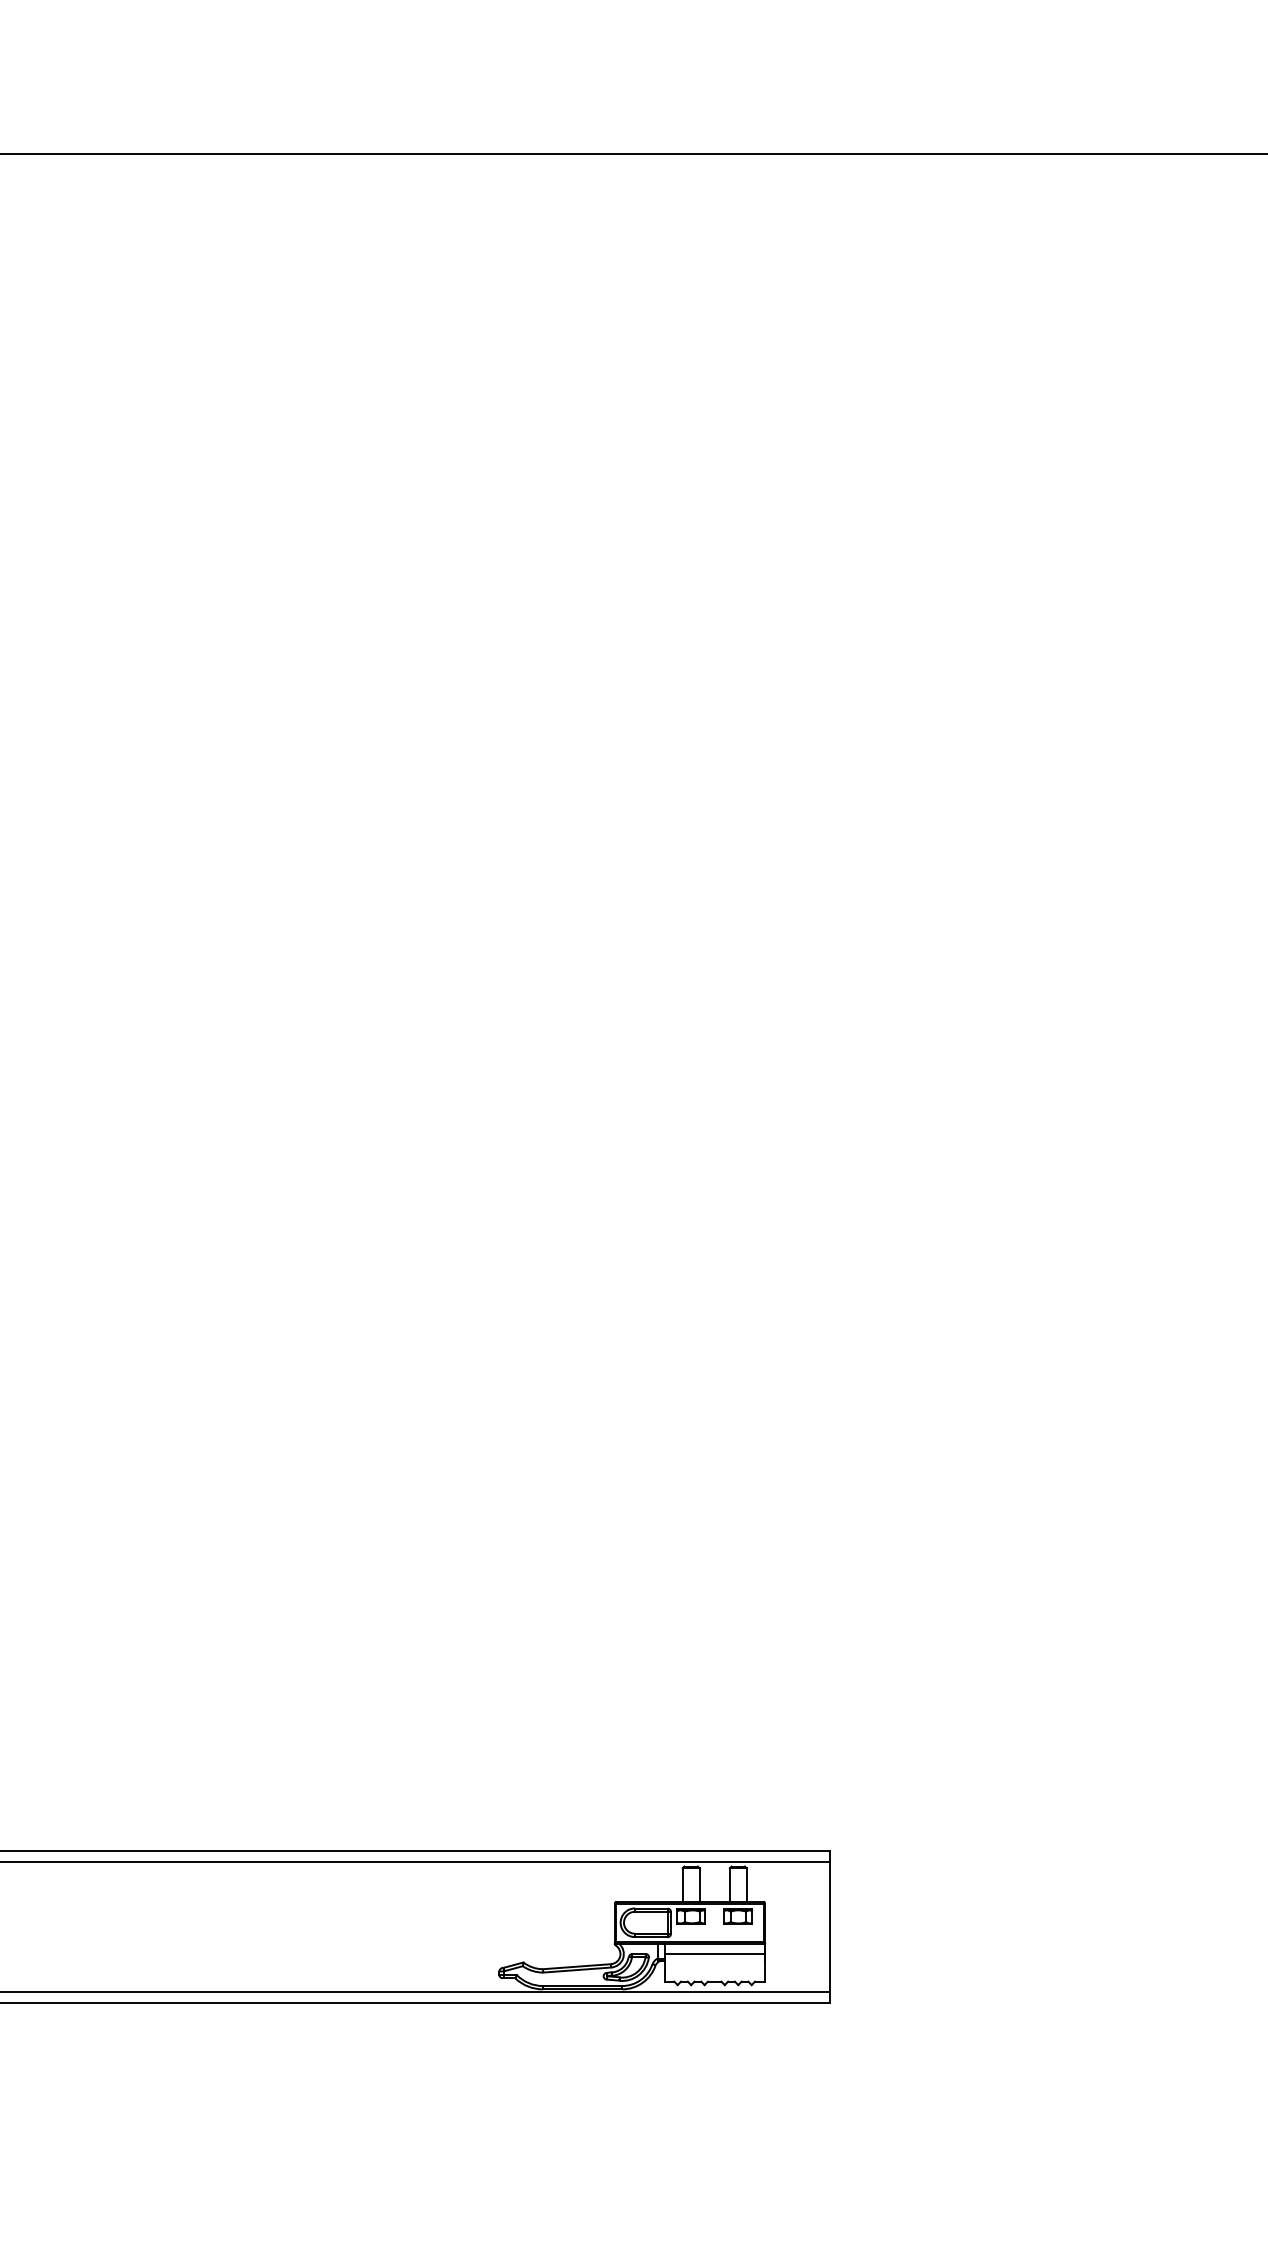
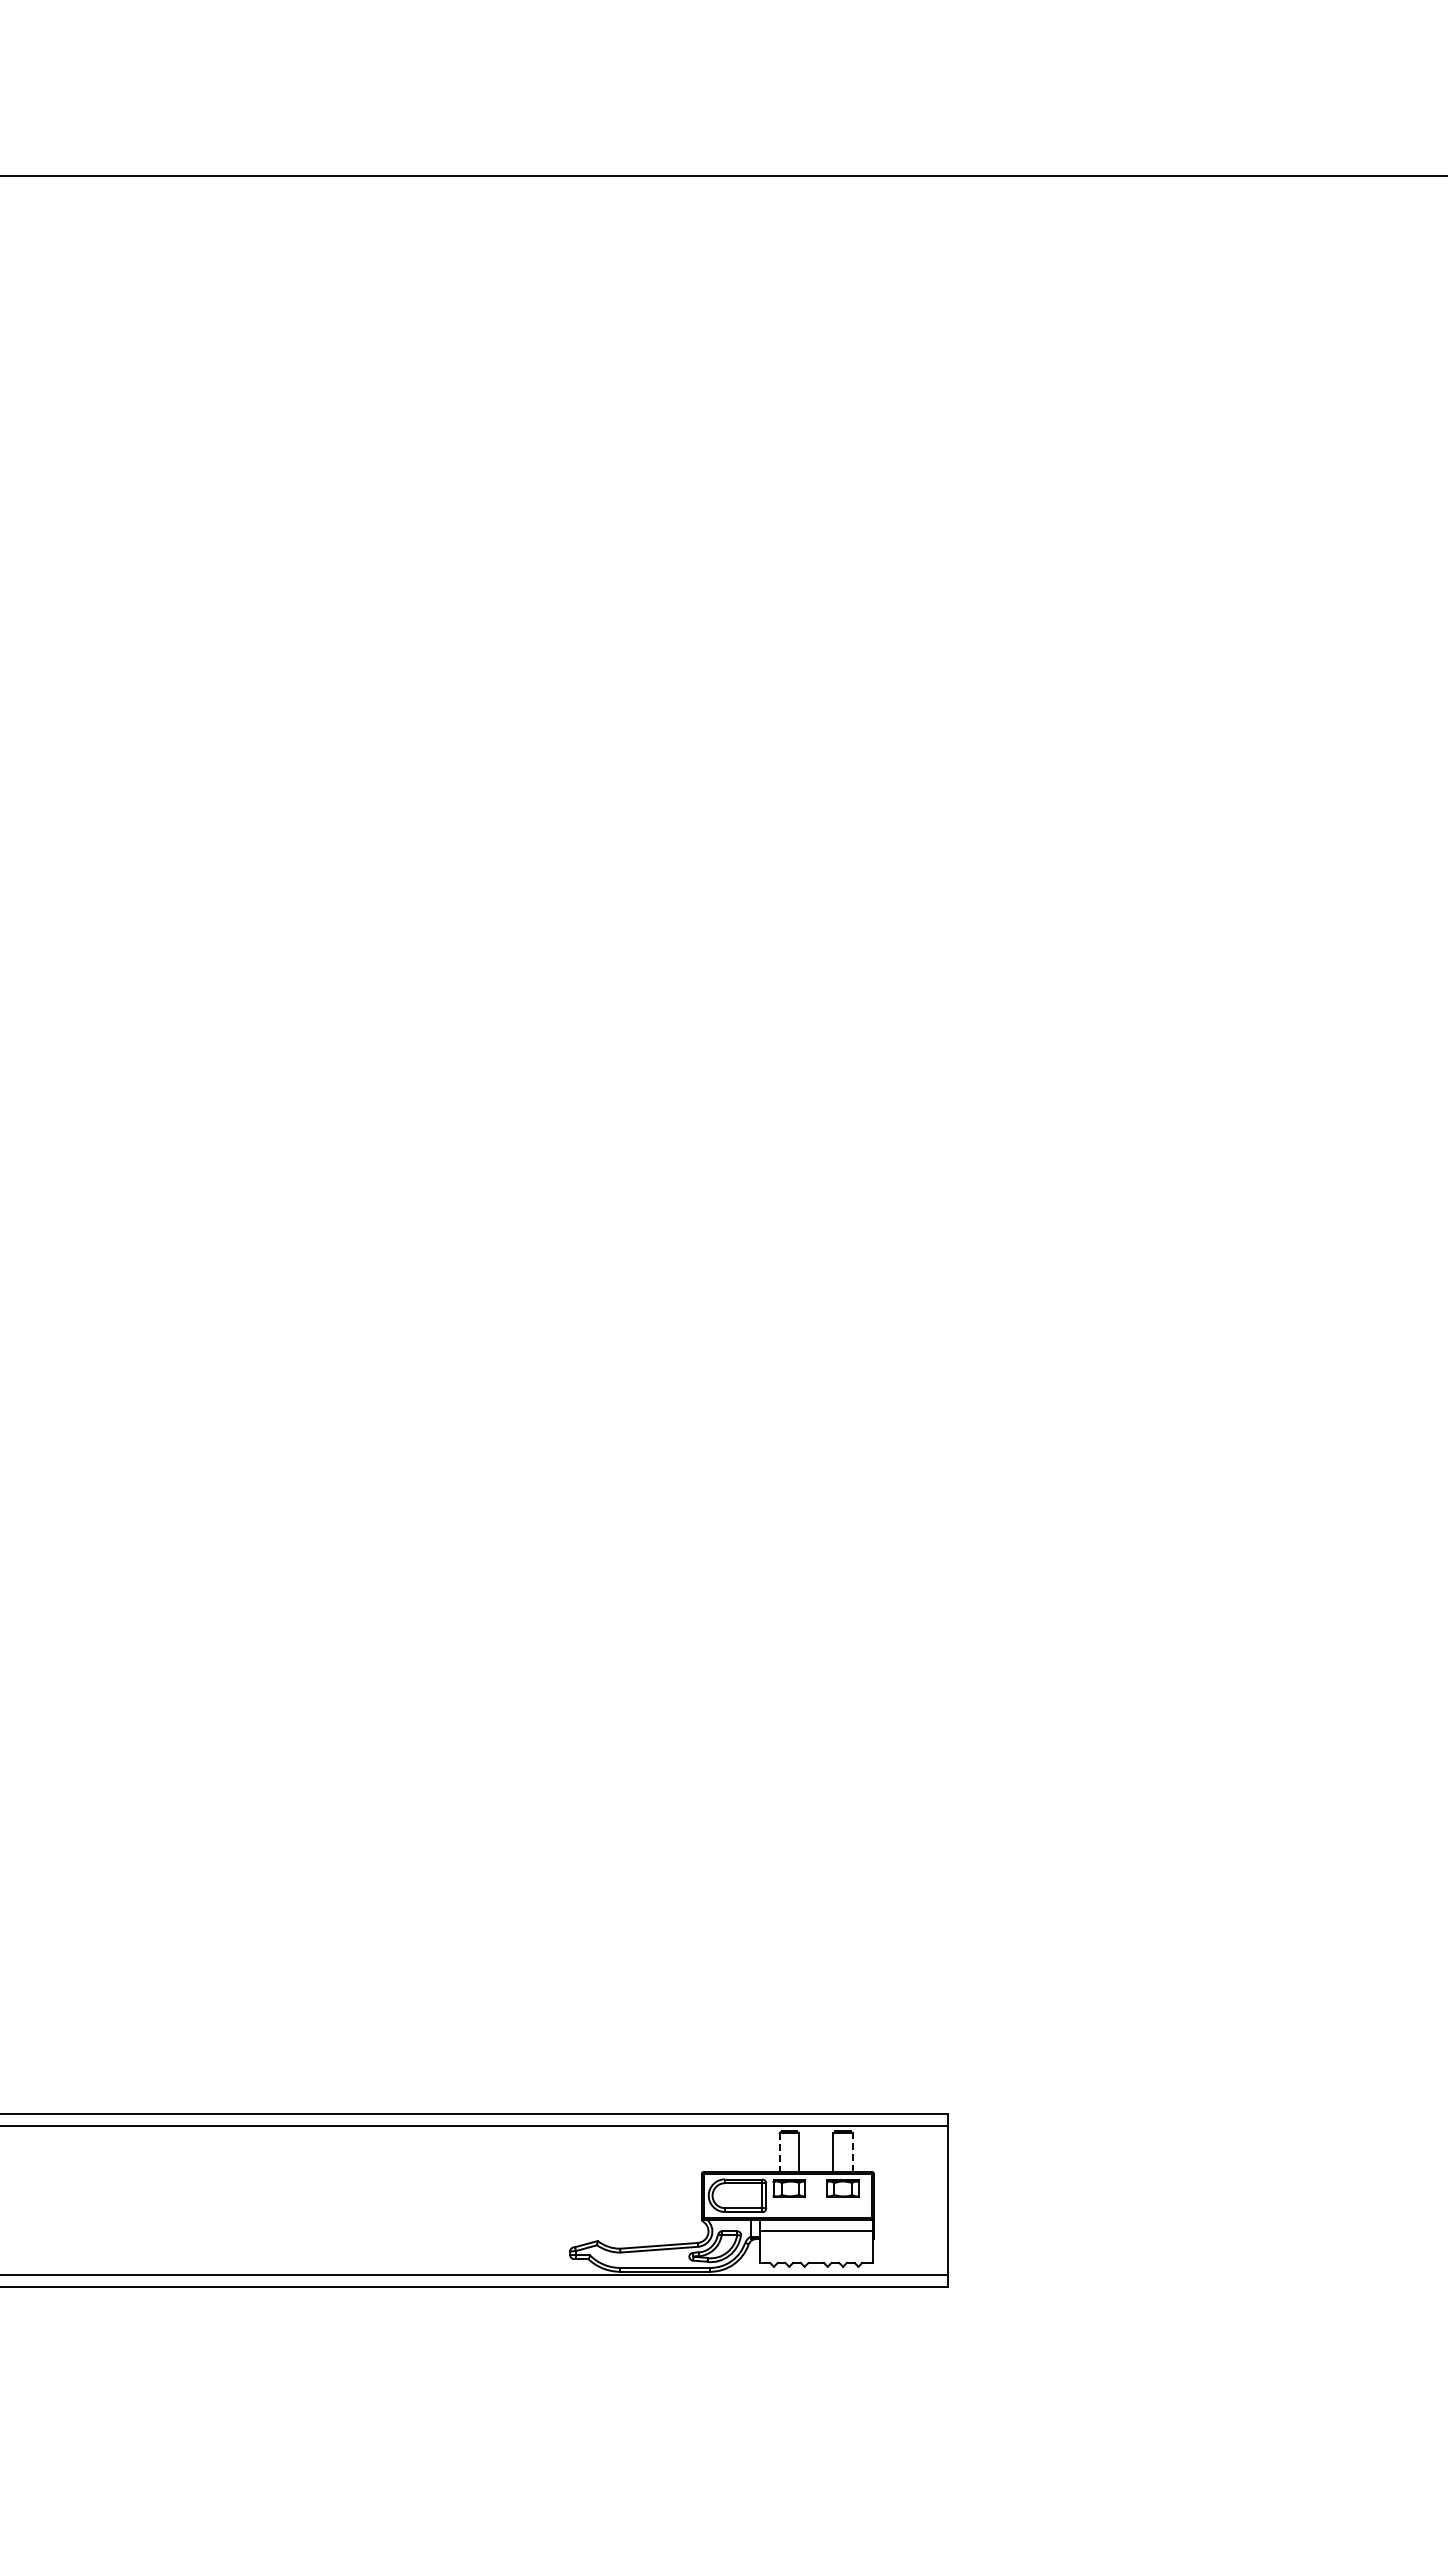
line: (746, 1884) -> (852, 2152), solid -> dashed
line: (682, 1885) -> (779, 2153), solid -> dashed

